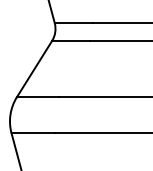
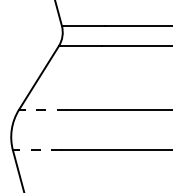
line: (38, 96) -> (43, 109), solid -> dashed
line: (32, 133) -> (36, 150), solid -> dashed

